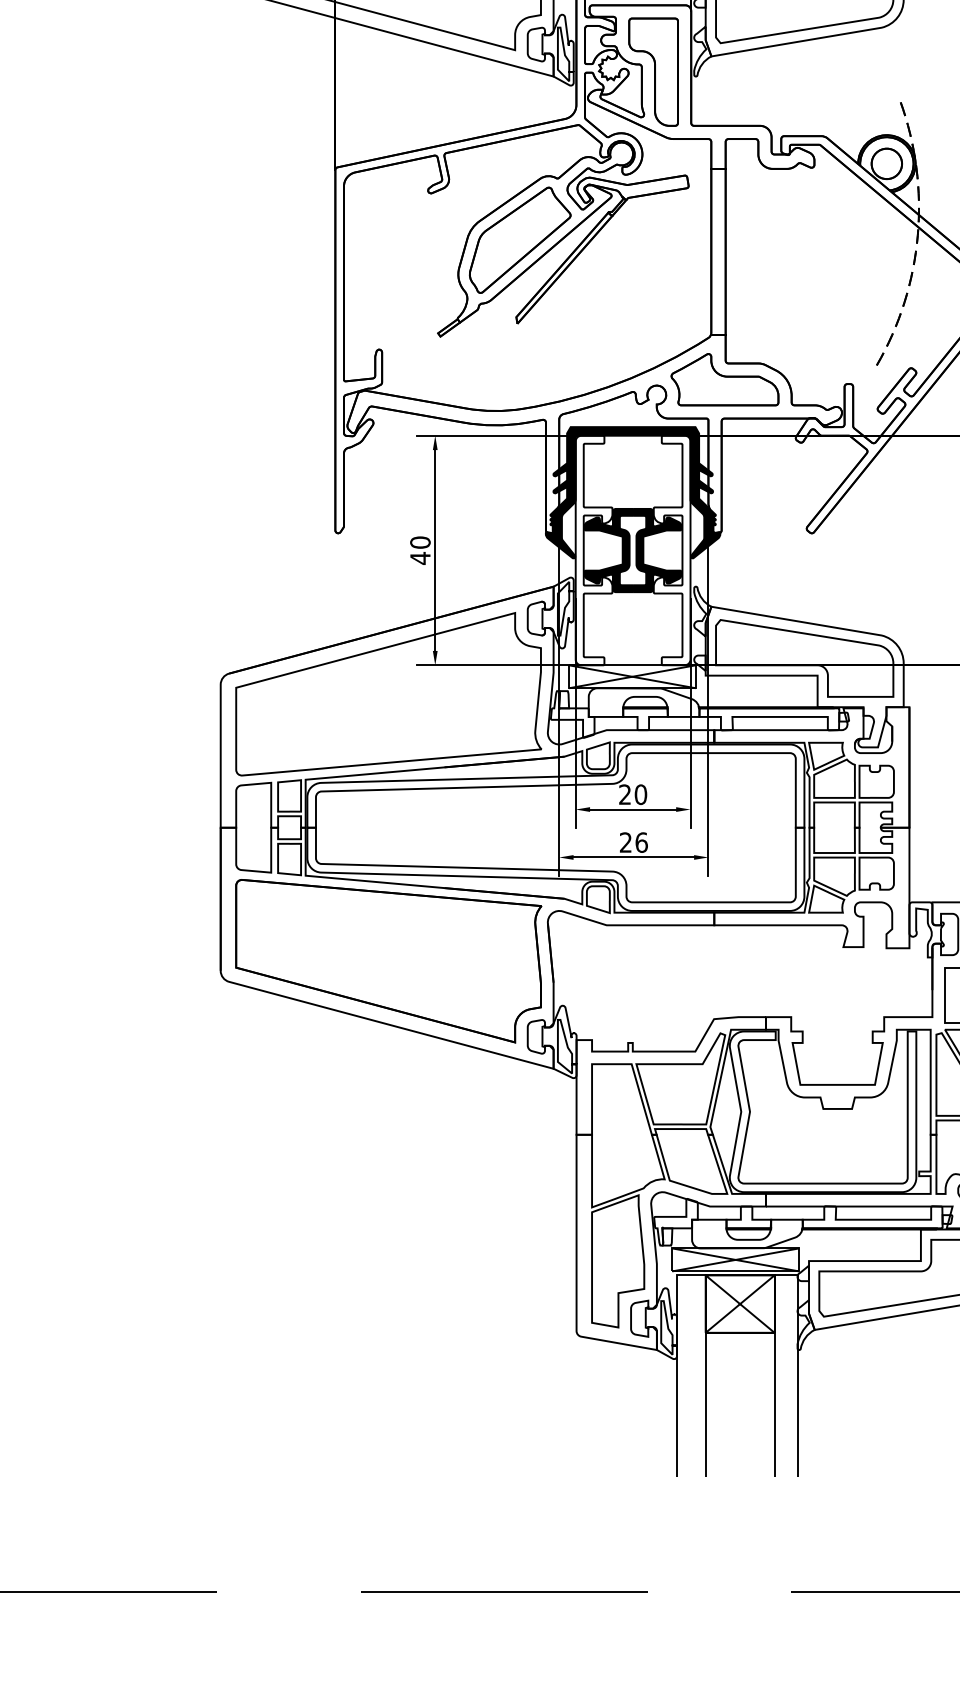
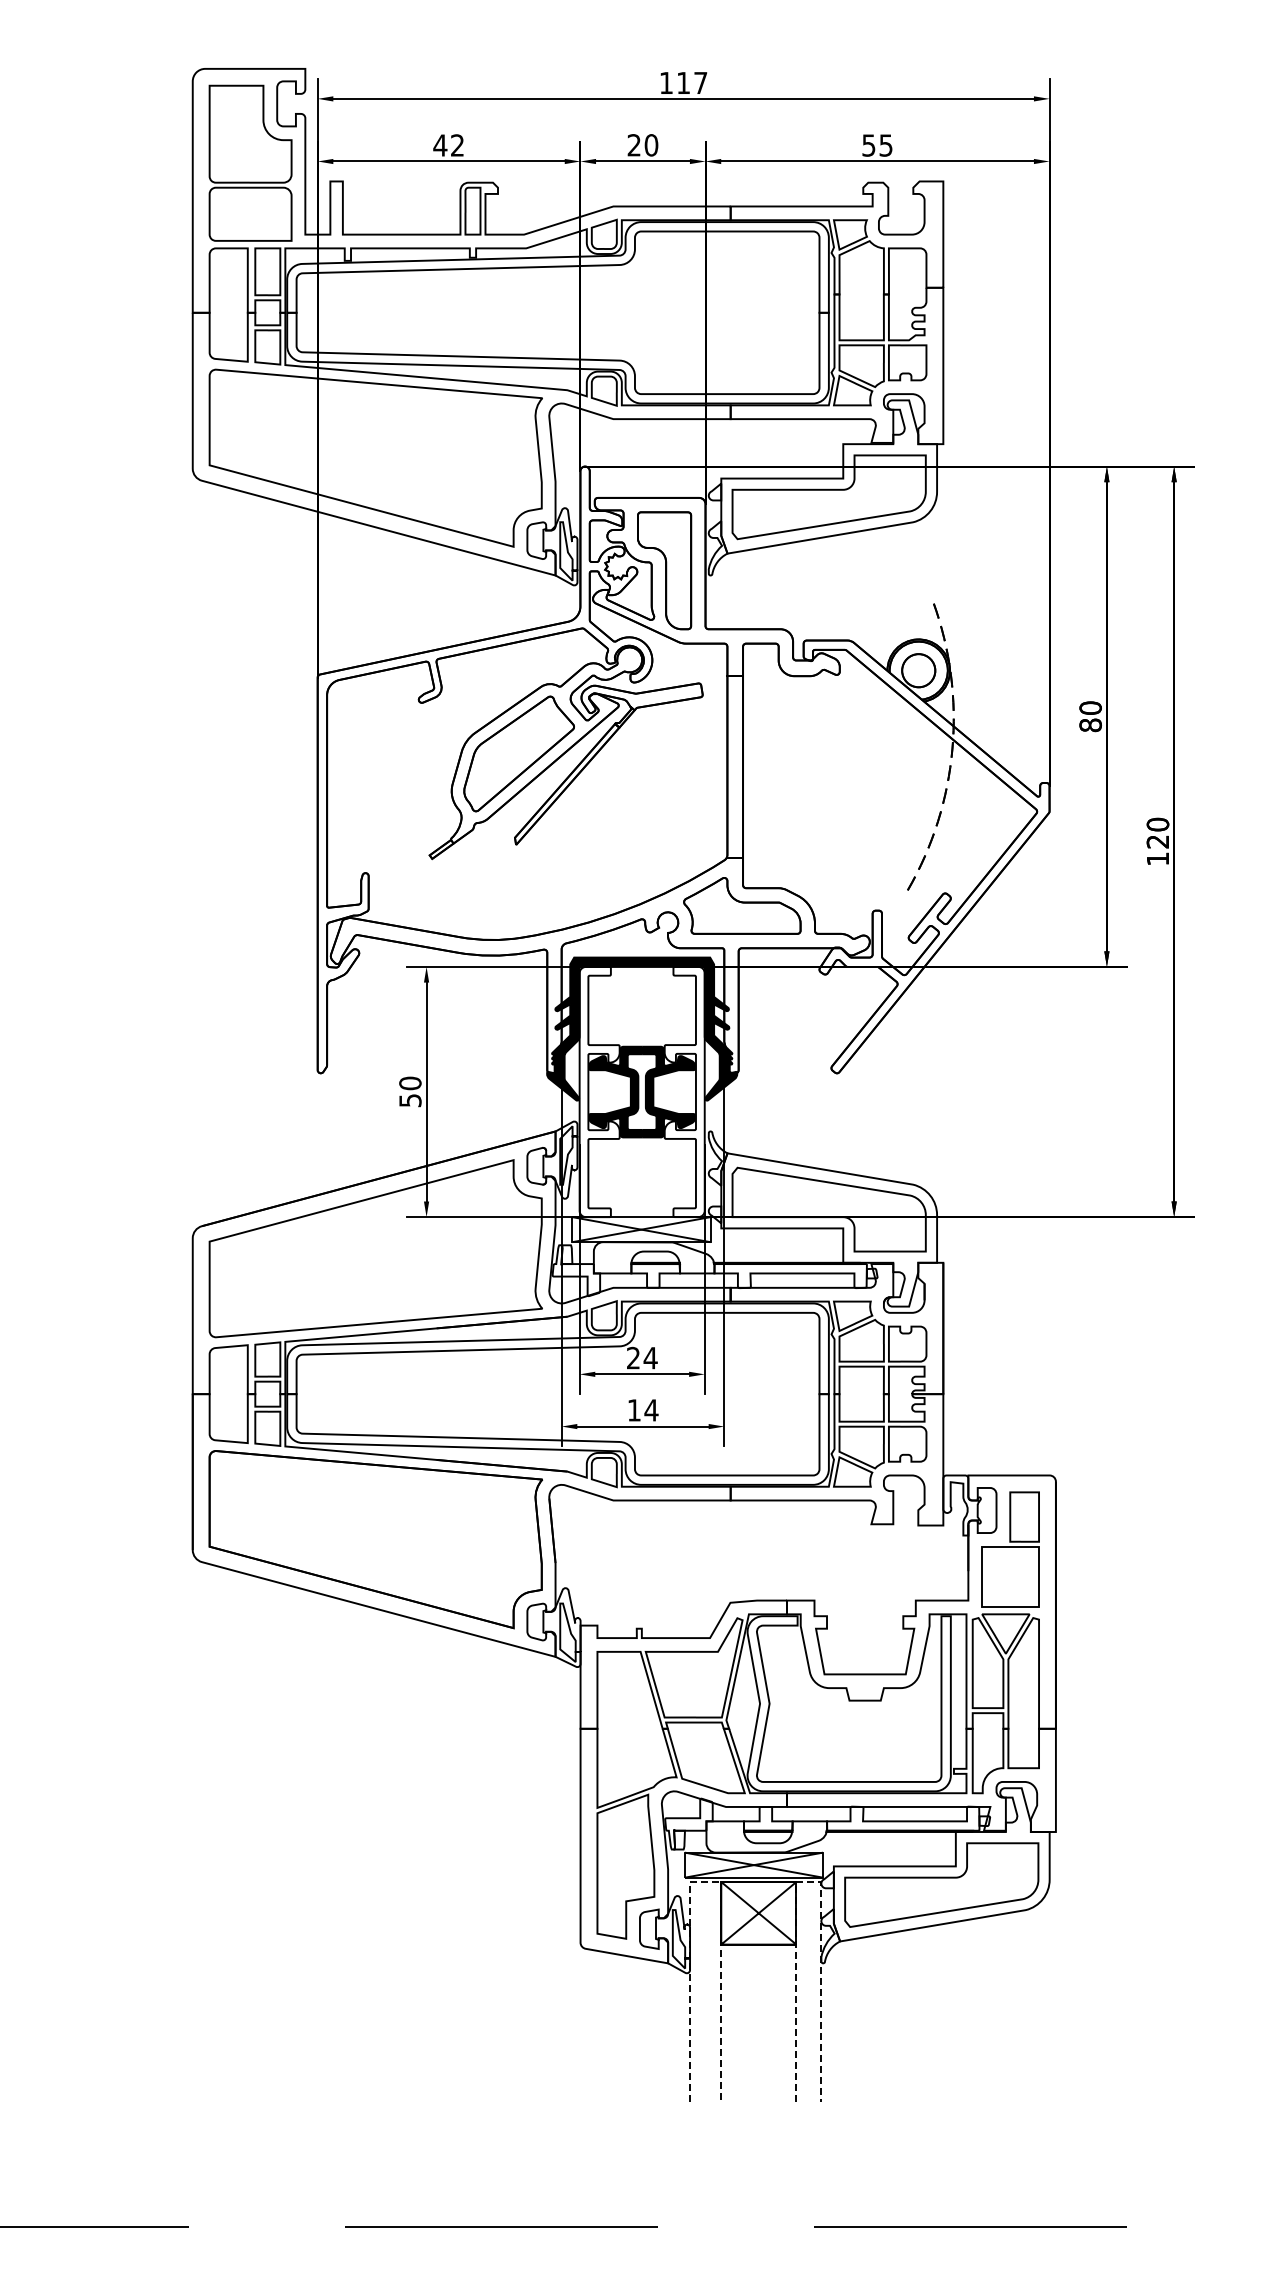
text: (420, 558) -> (410, 1100), 40 -> 50
text: (640, 794) -> (650, 1357), 20 -> 24
text: (633, 842) -> (642, 1410), 26 -> 14
line: (691, 1275) -> (705, 1882), solid -> dashed
line: (785, 1275) -> (808, 1882), solid -> dashed

